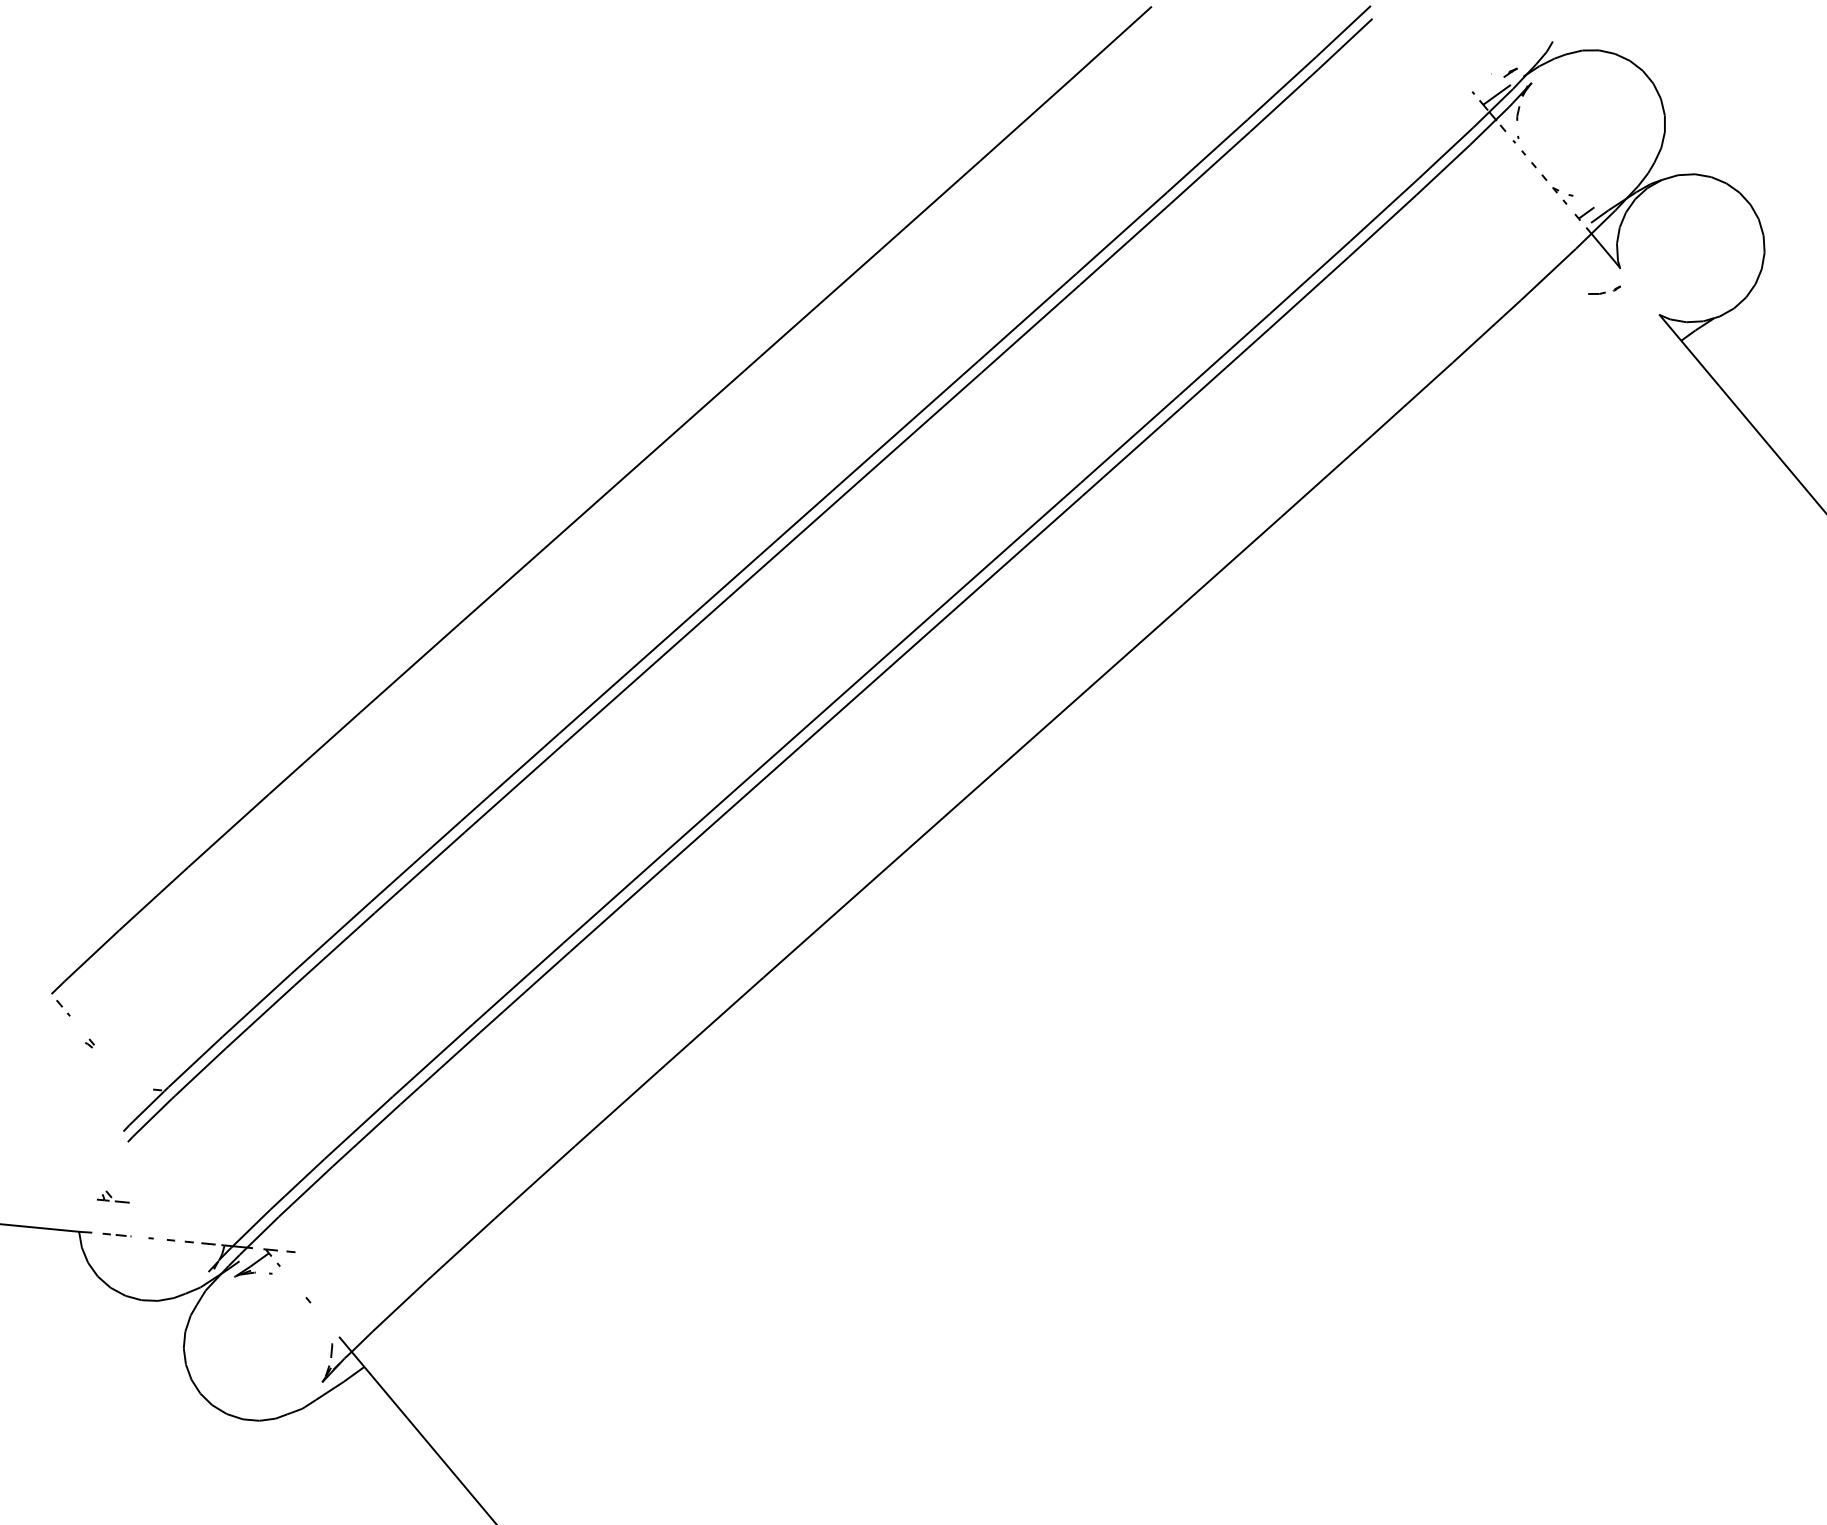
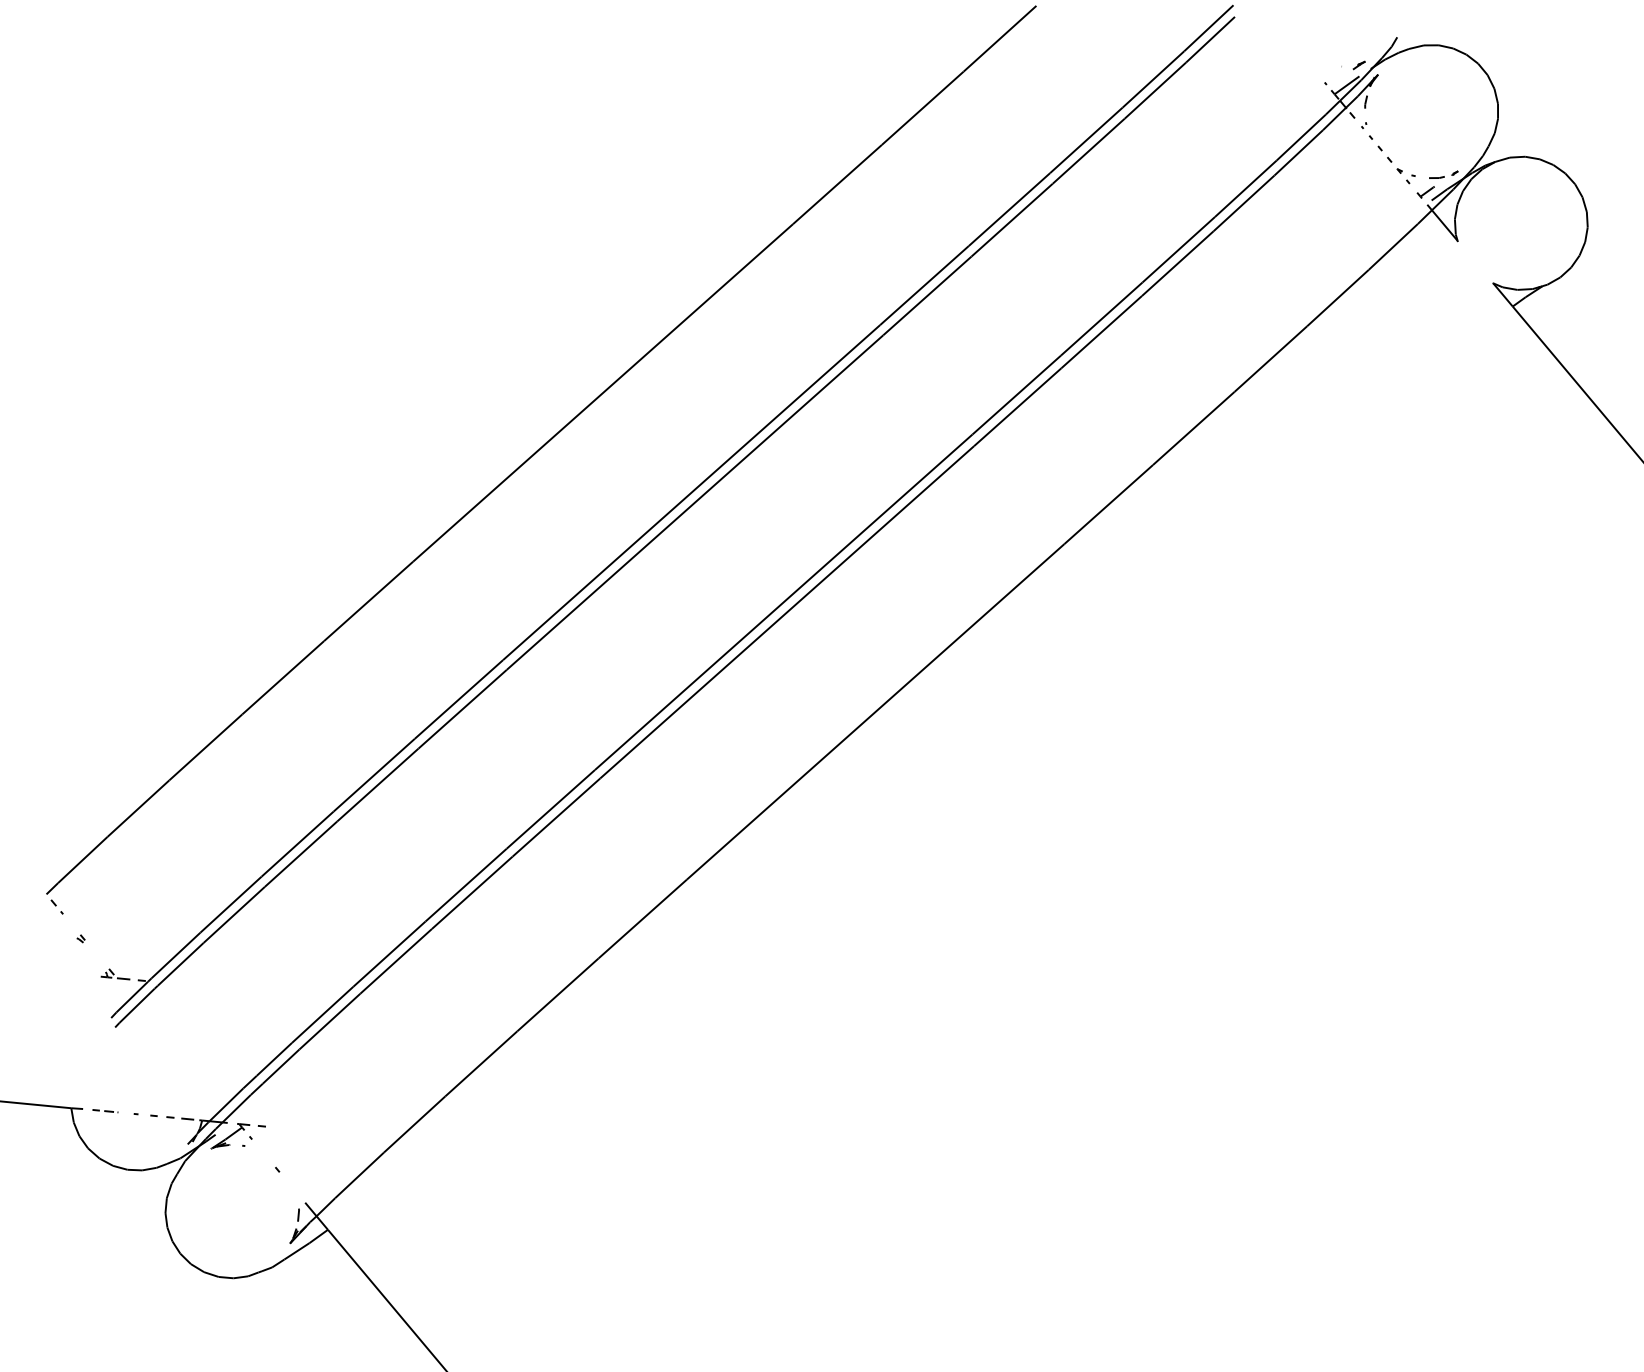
part: (1604, 289) -> (1443, 174), moved
part: (112, 1196) -> (114, 973), moved

